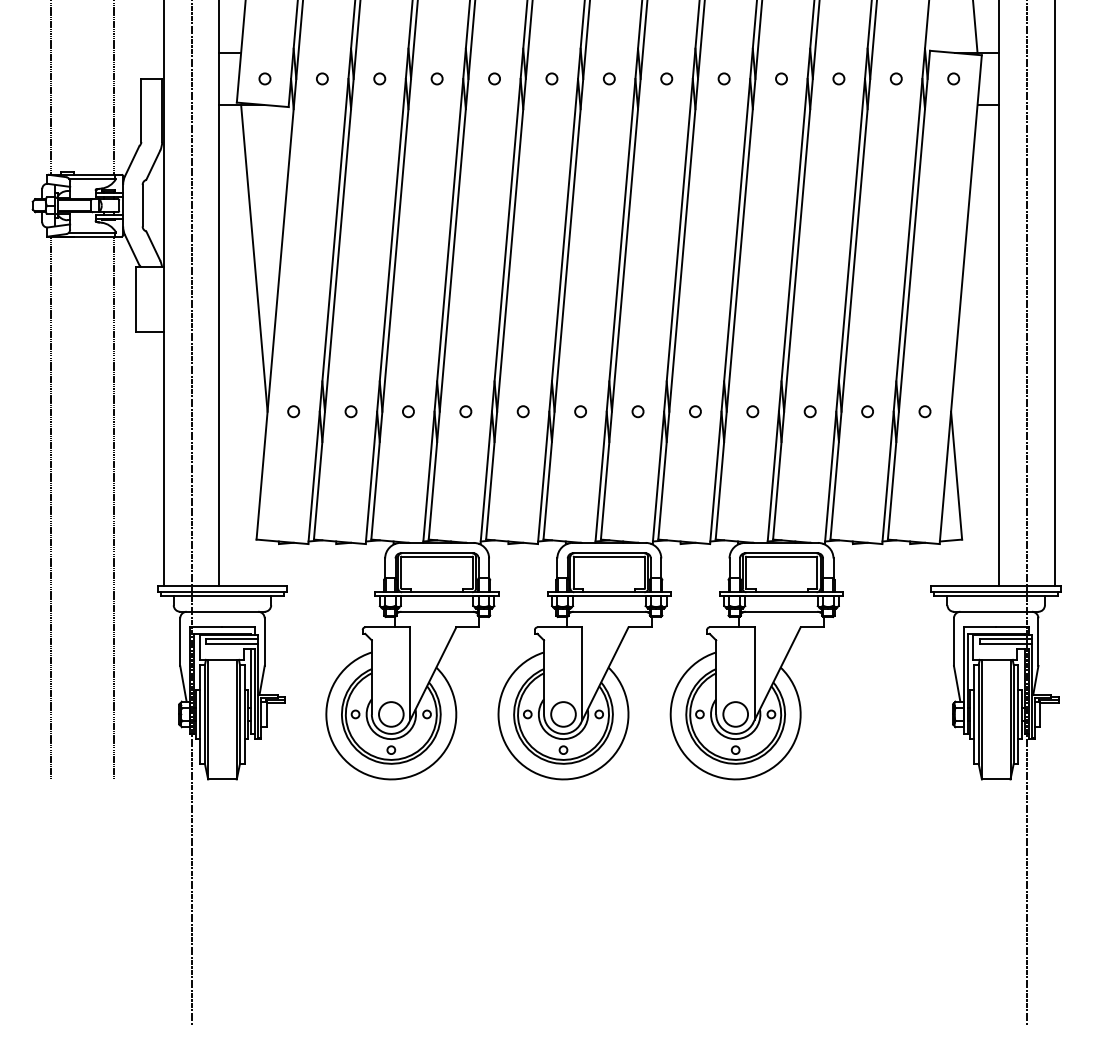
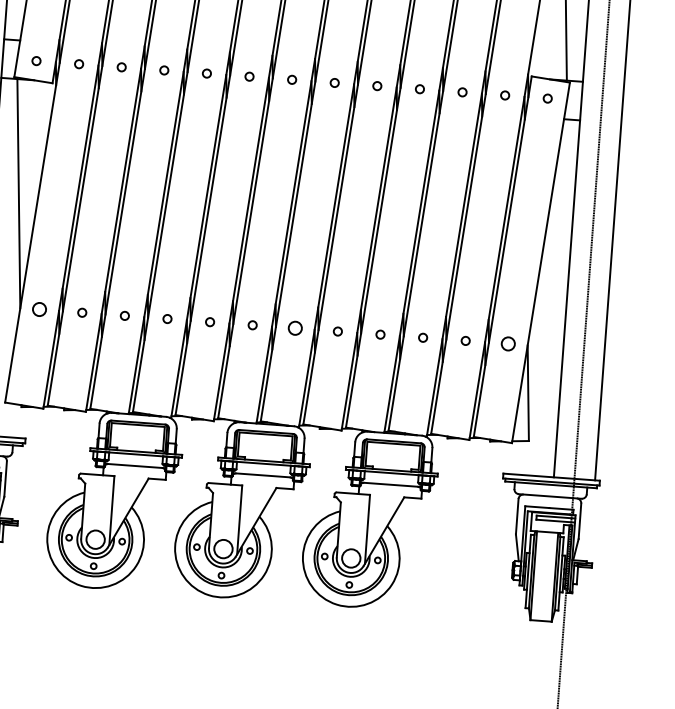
circle: (293, 411) -> (39, 309), size x1.6
circle: (637, 411) -> (294, 328), size x1.6
circle: (924, 411) -> (507, 343), size x1.6

